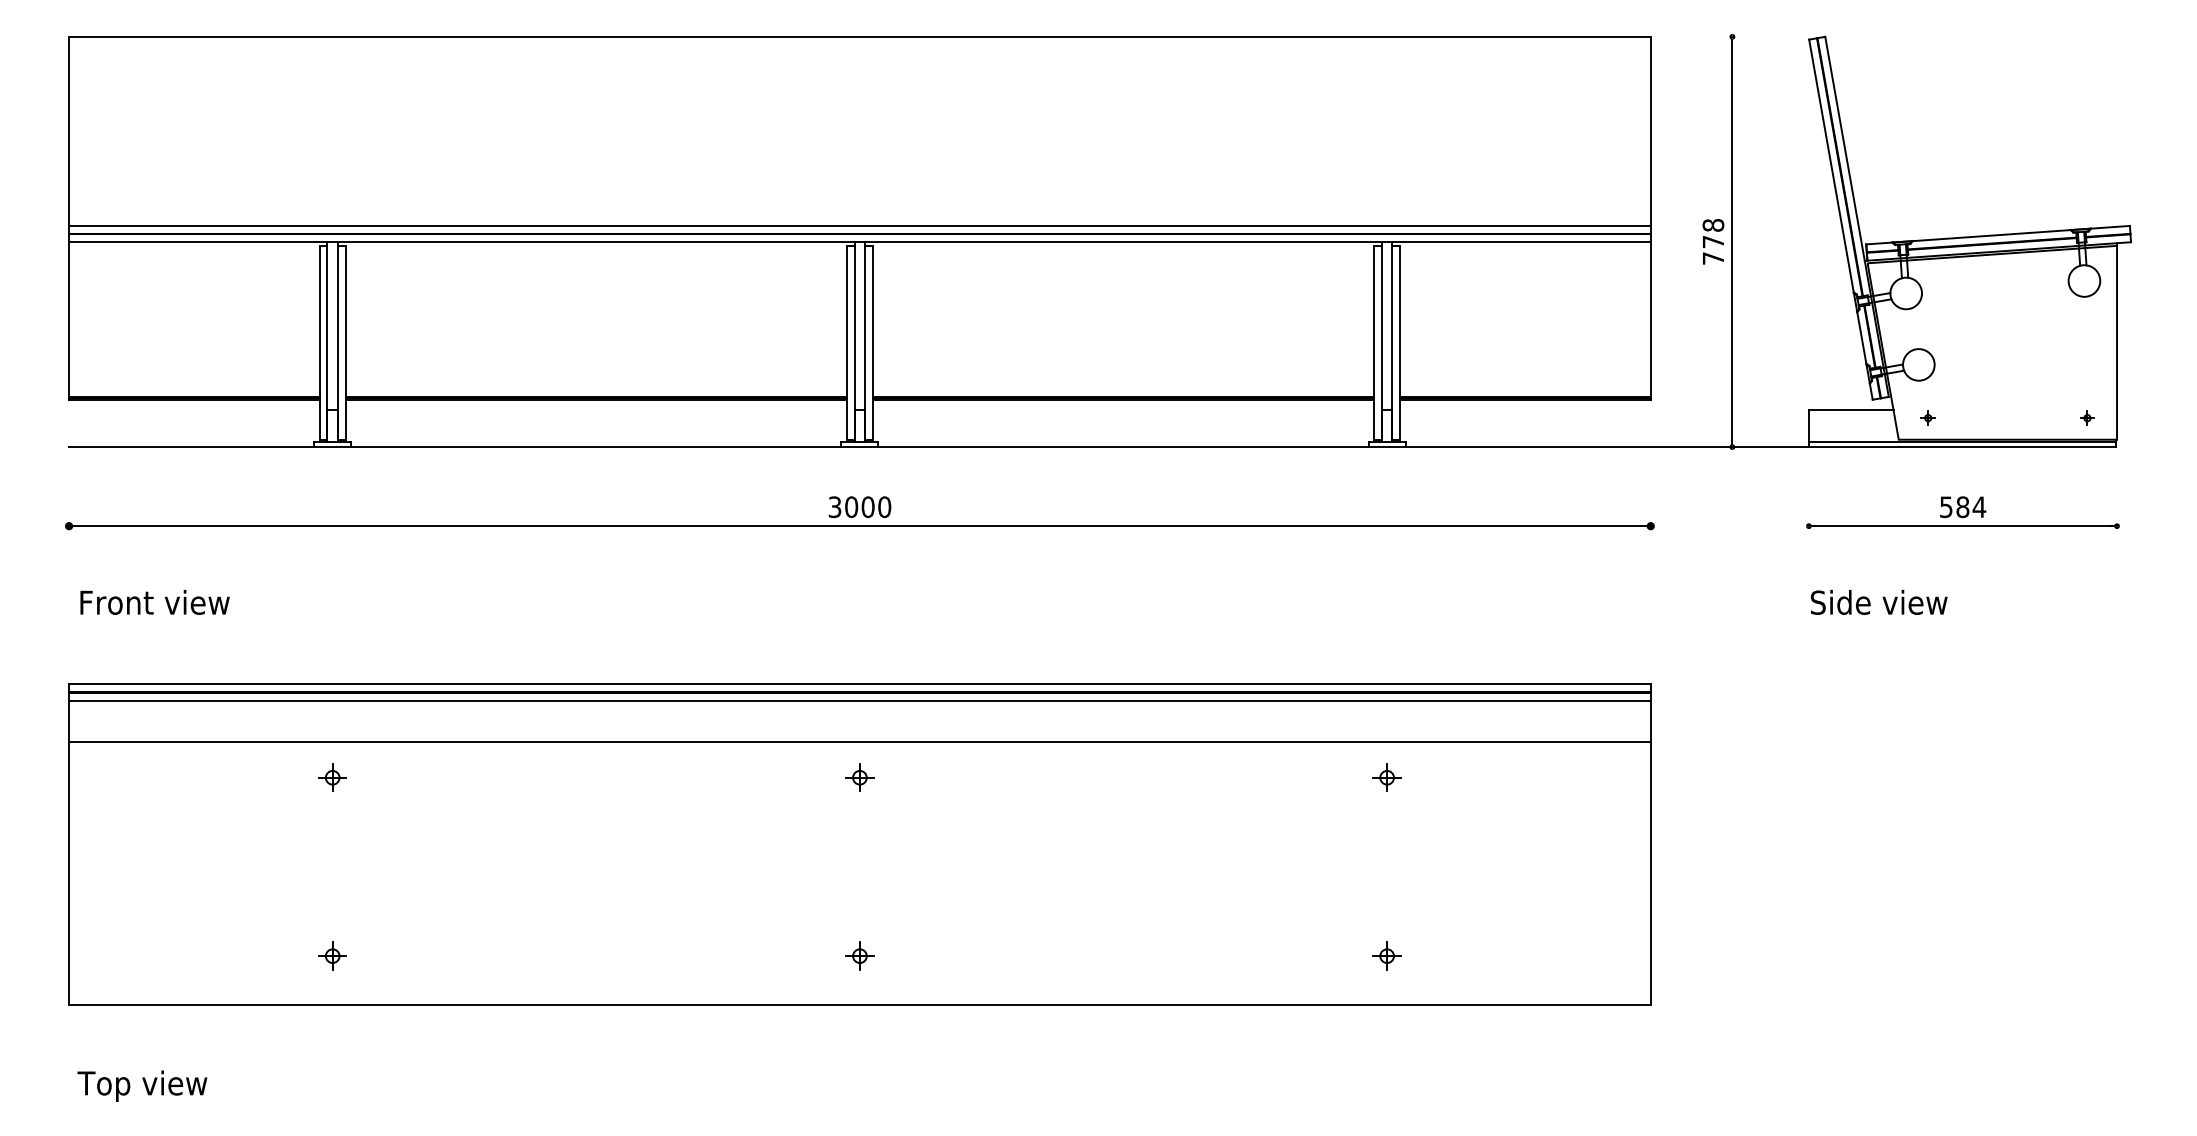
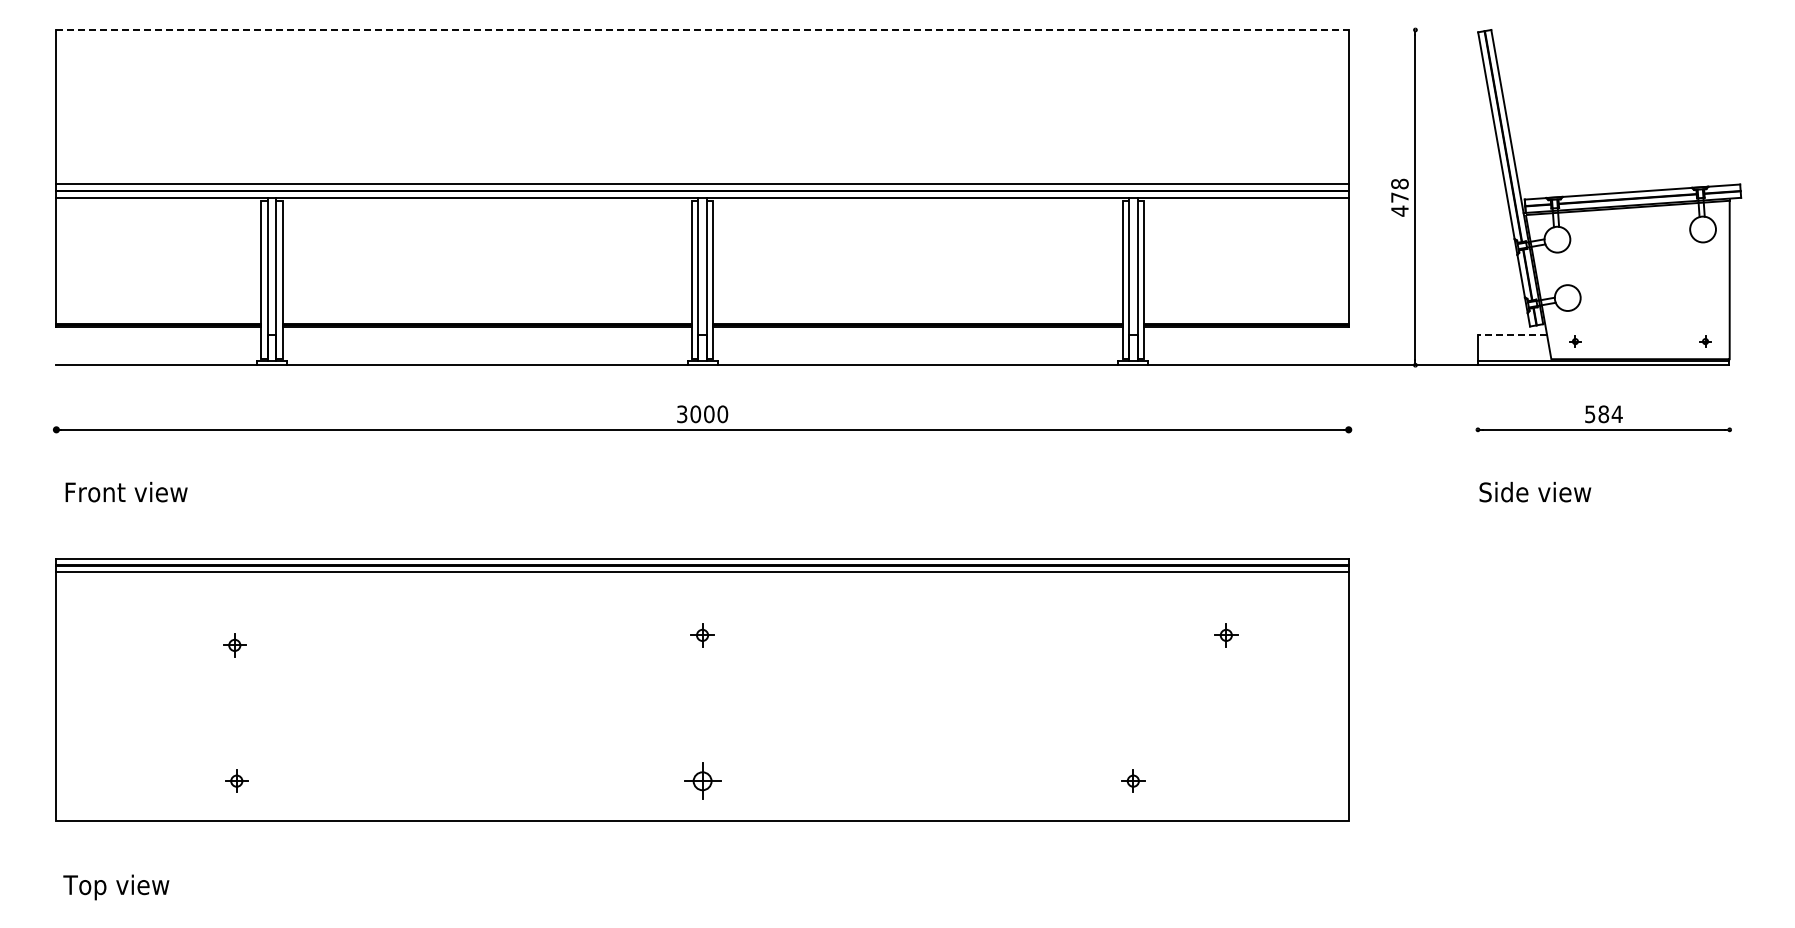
line: (861, 37) -> (703, 30), solid -> dashed
text: (1712, 257) -> (1399, 210), 778 -> 478
line: (1851, 410) -> (1512, 335), solid -> dashed
line: (859, 741) -> (702, 605), removed
part: (332, 777) -> (234, 645), moved
part: (1387, 777) -> (1226, 635), moved
part: (332, 955) -> (236, 780), moved
part: (859, 955) -> (702, 780), size x1.6

